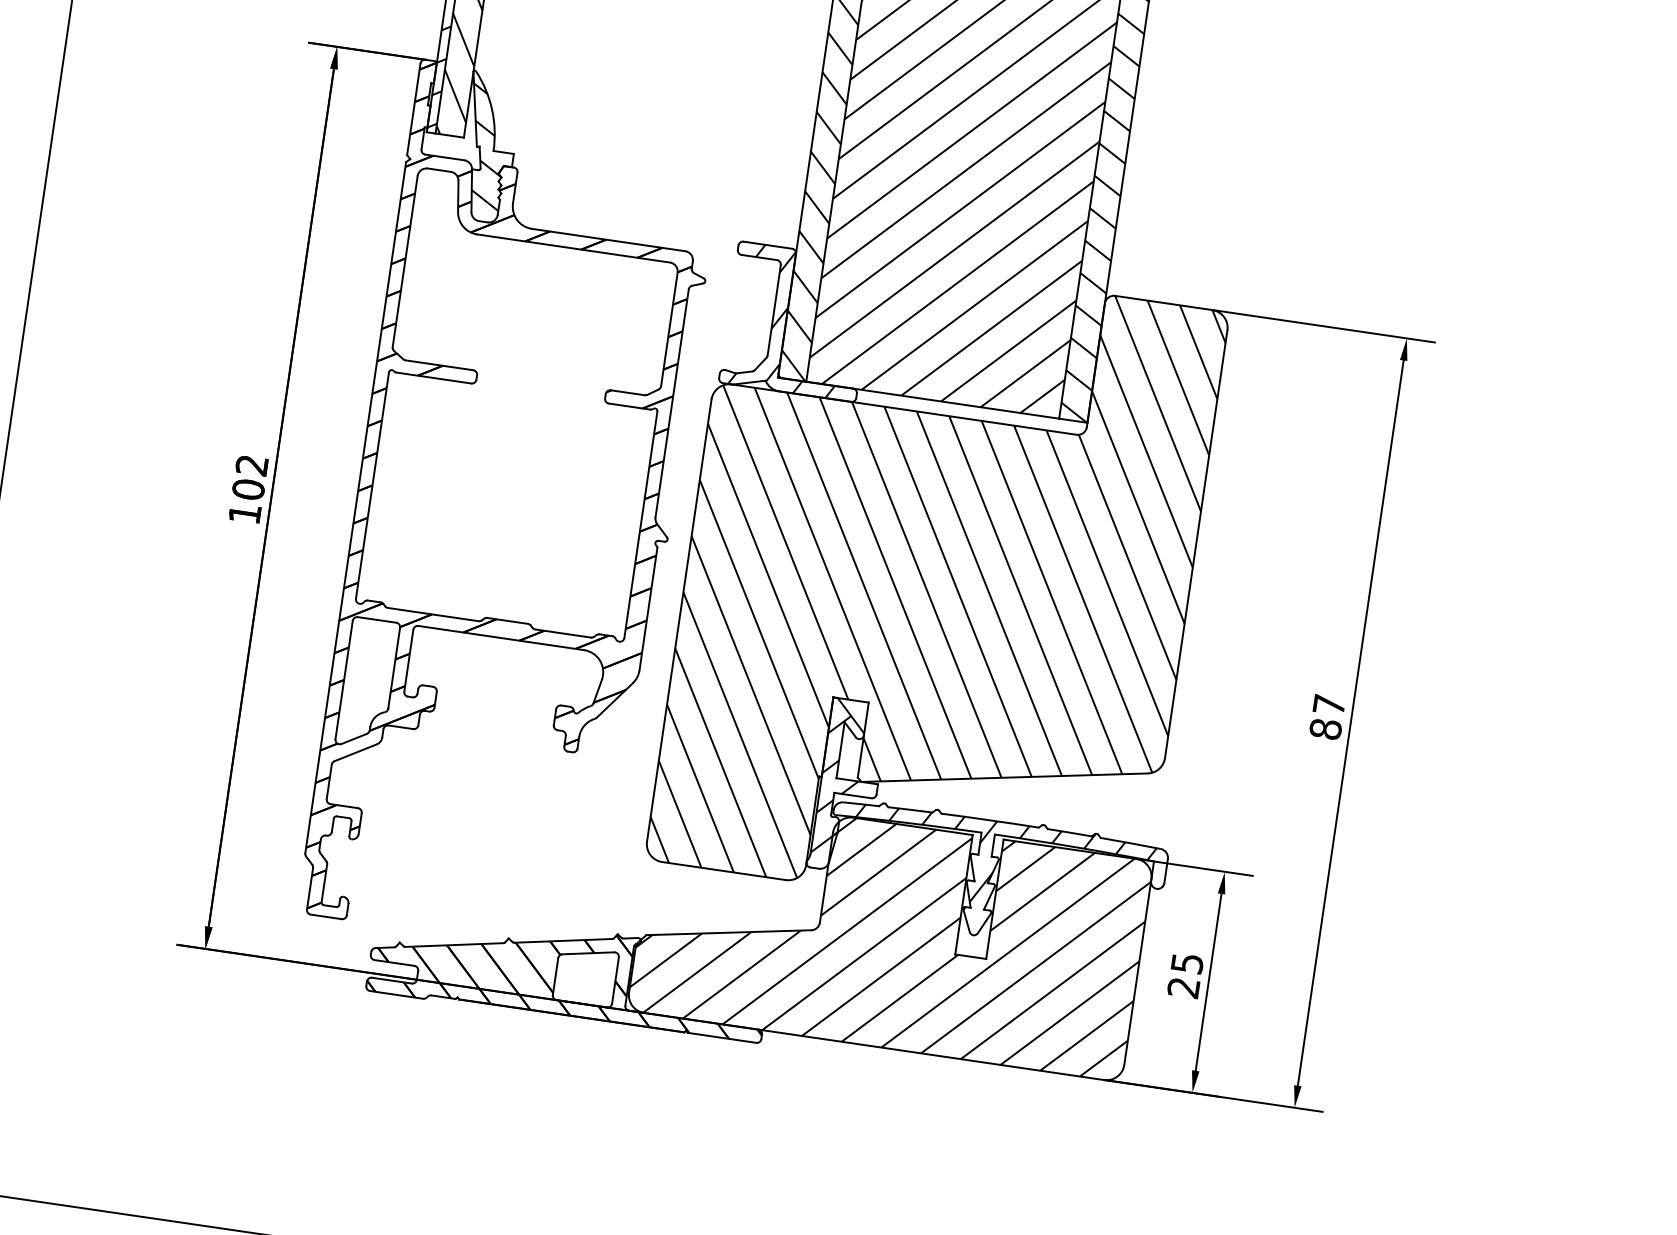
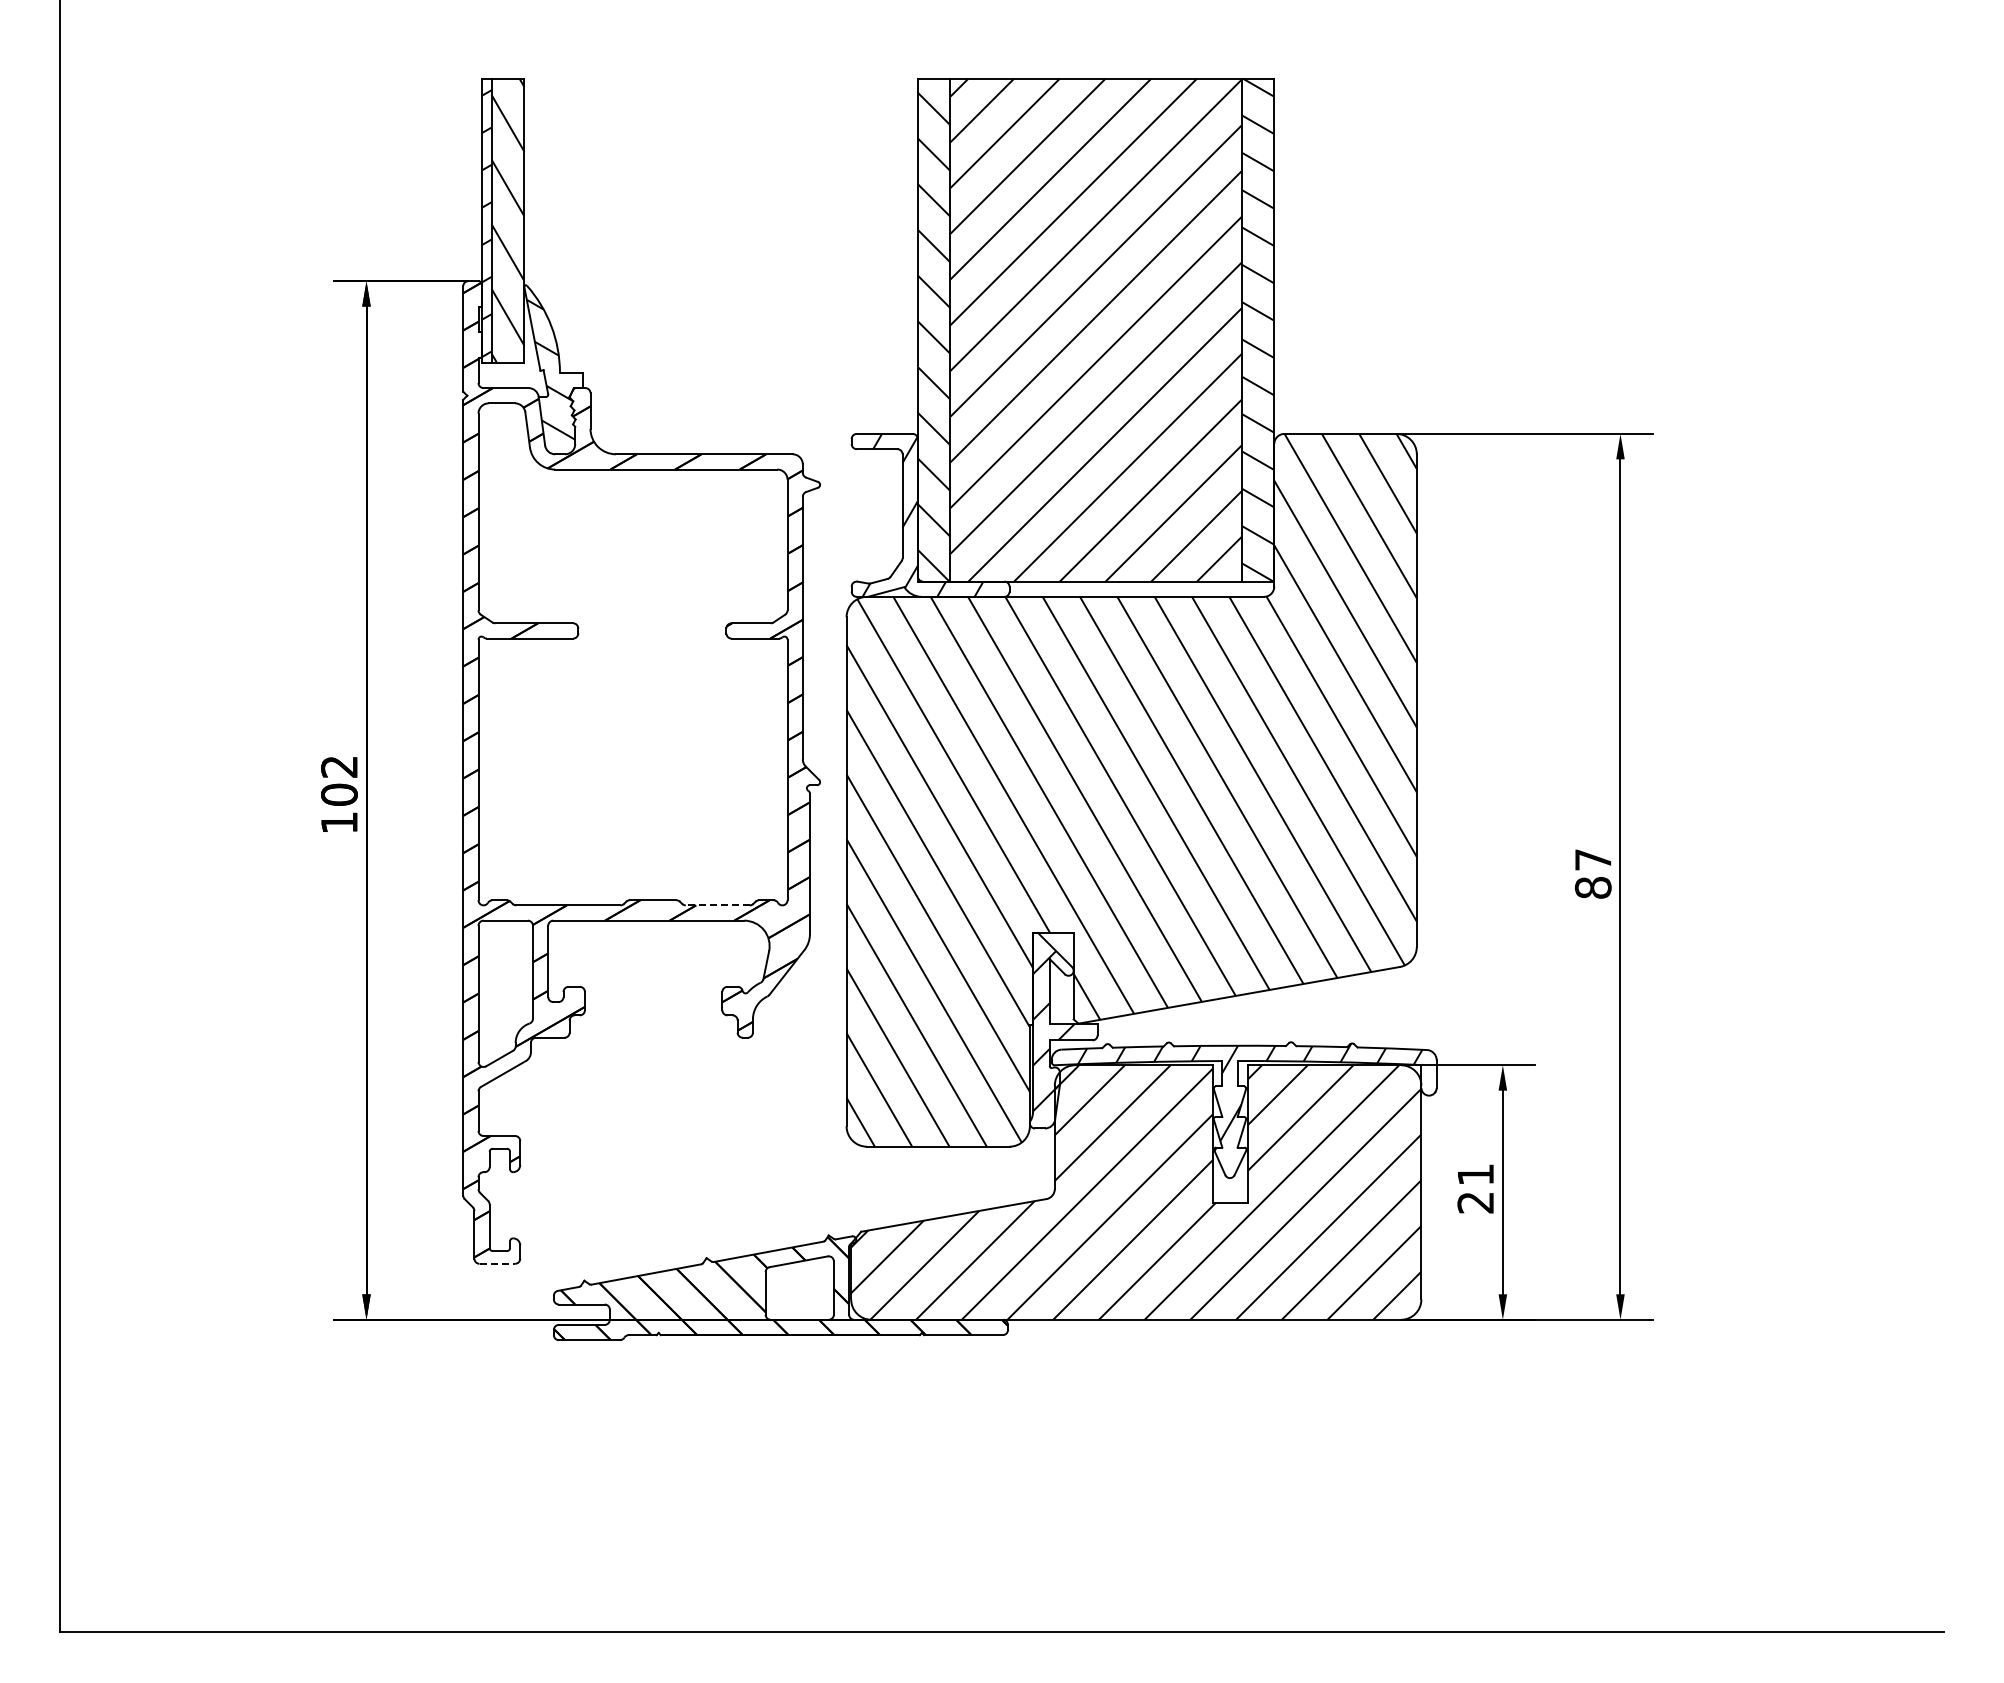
line: (562, 633) -> (717, 905), solid -> dashed
line: (326, 916) -> (497, 1263), solid -> dashed
text: (1188, 963) -> (1476, 1174), 25 -> 21

